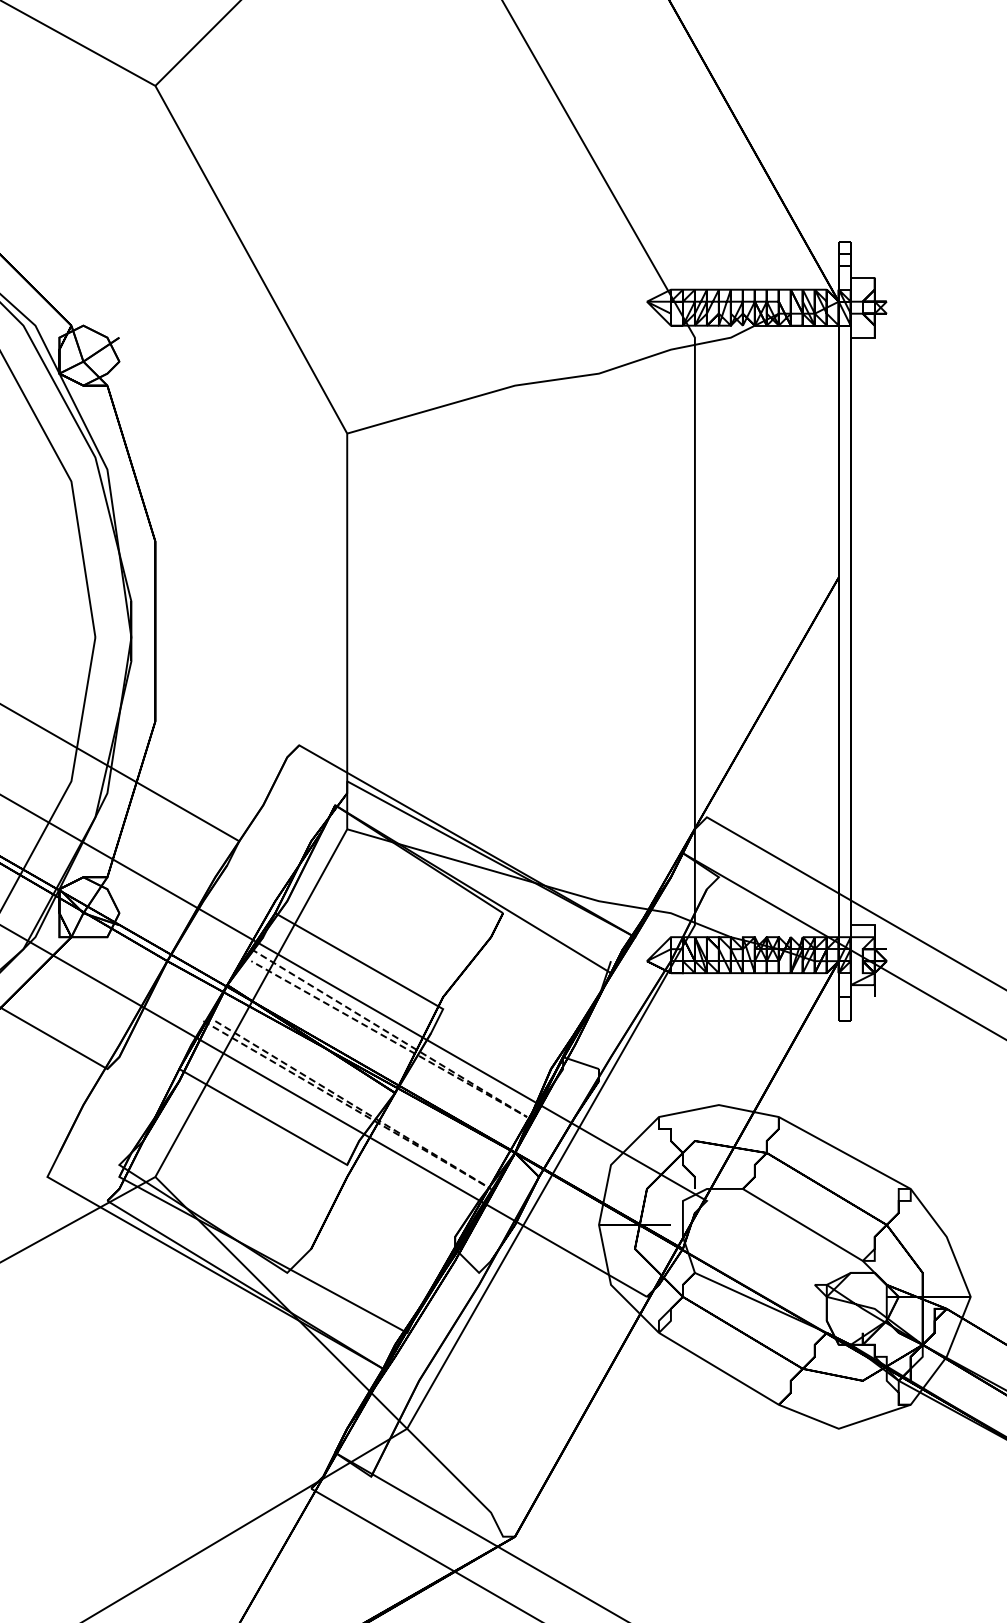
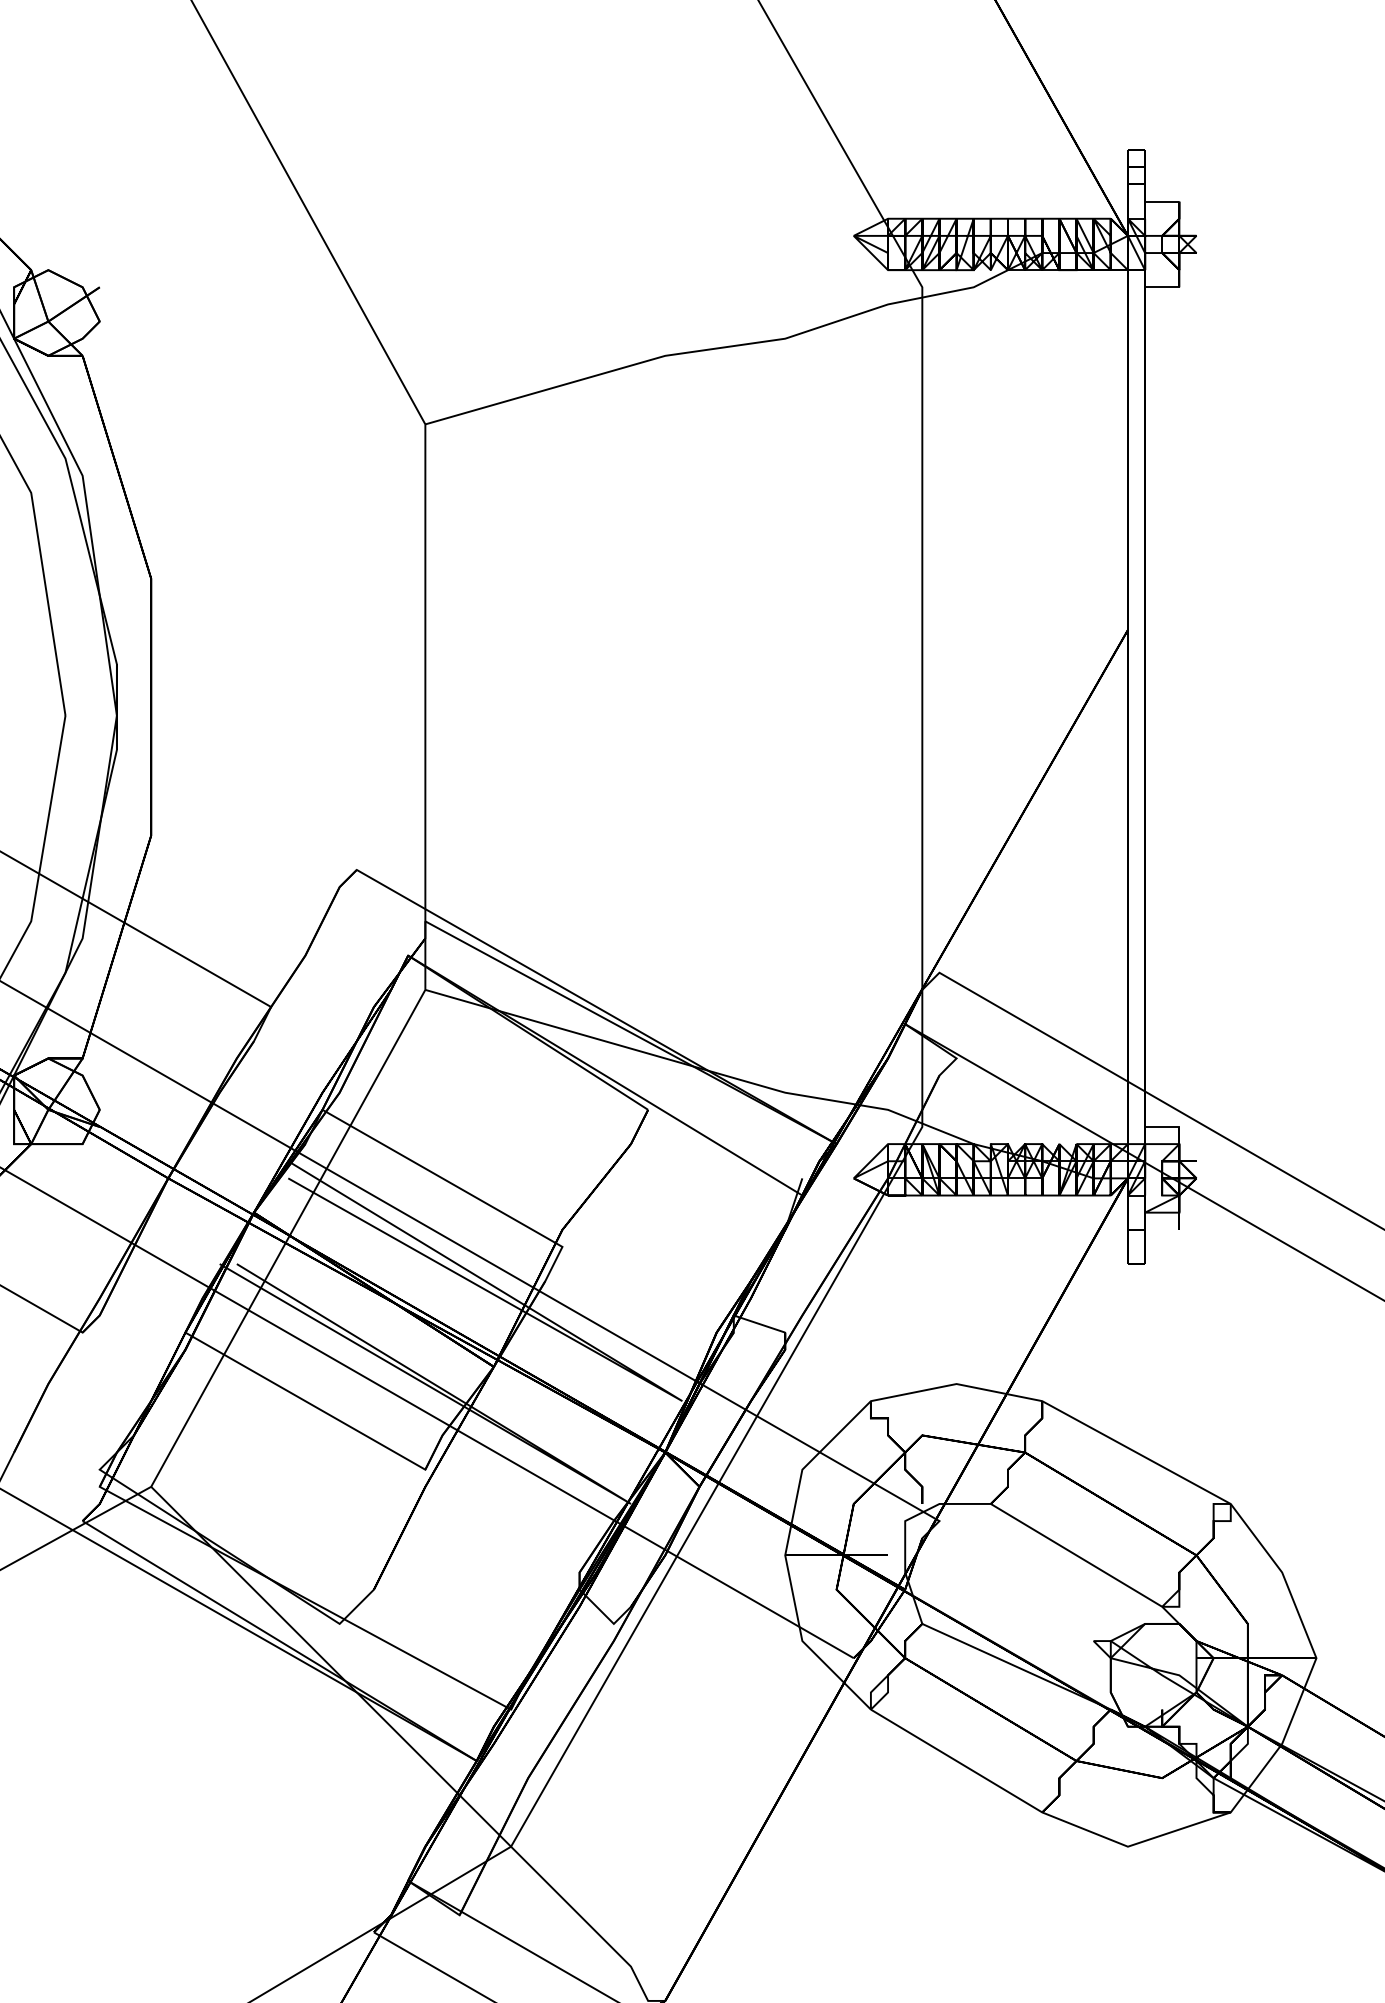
line: (525, 1116) -> (680, 1400), dashed -> solid
line: (486, 1186) -> (624, 1500), dashed -> solid

